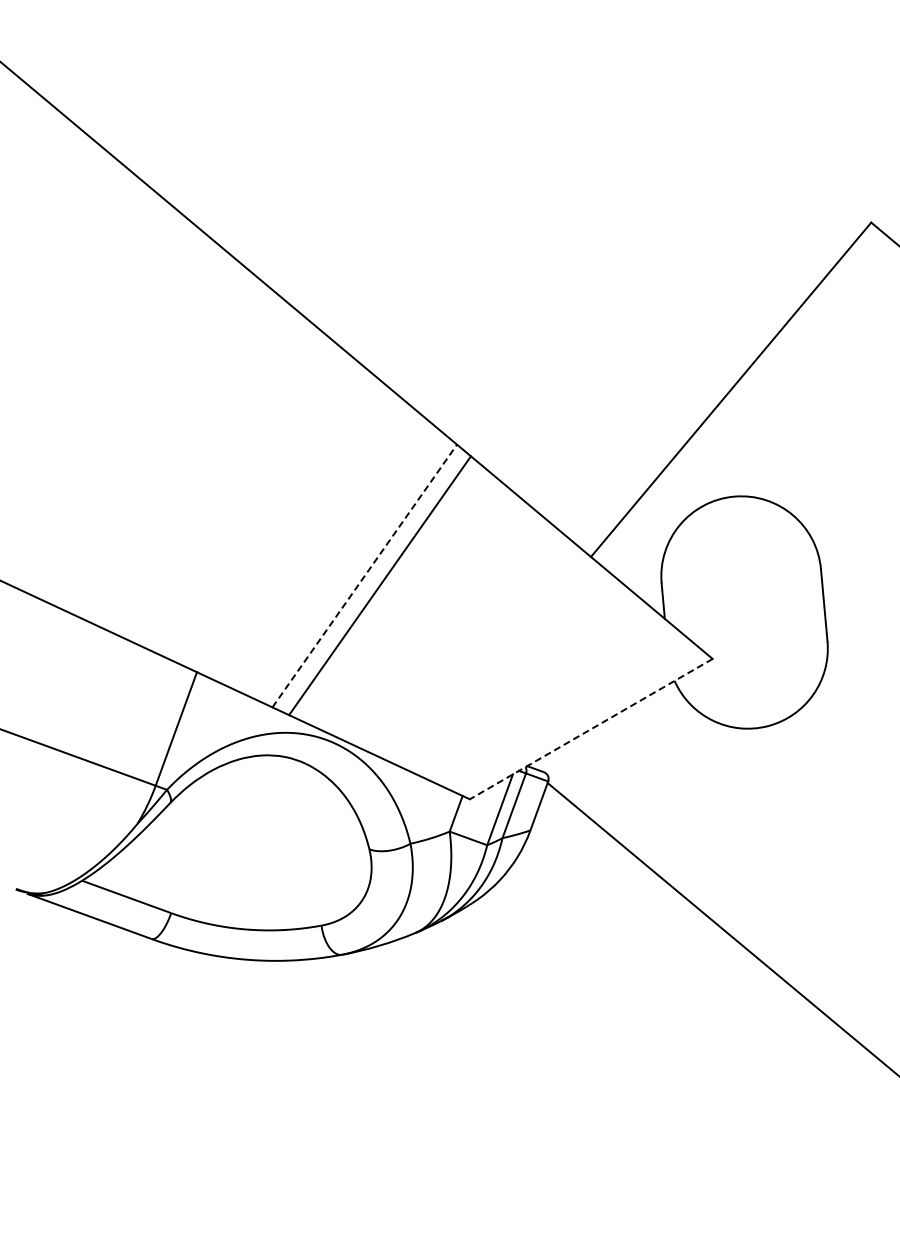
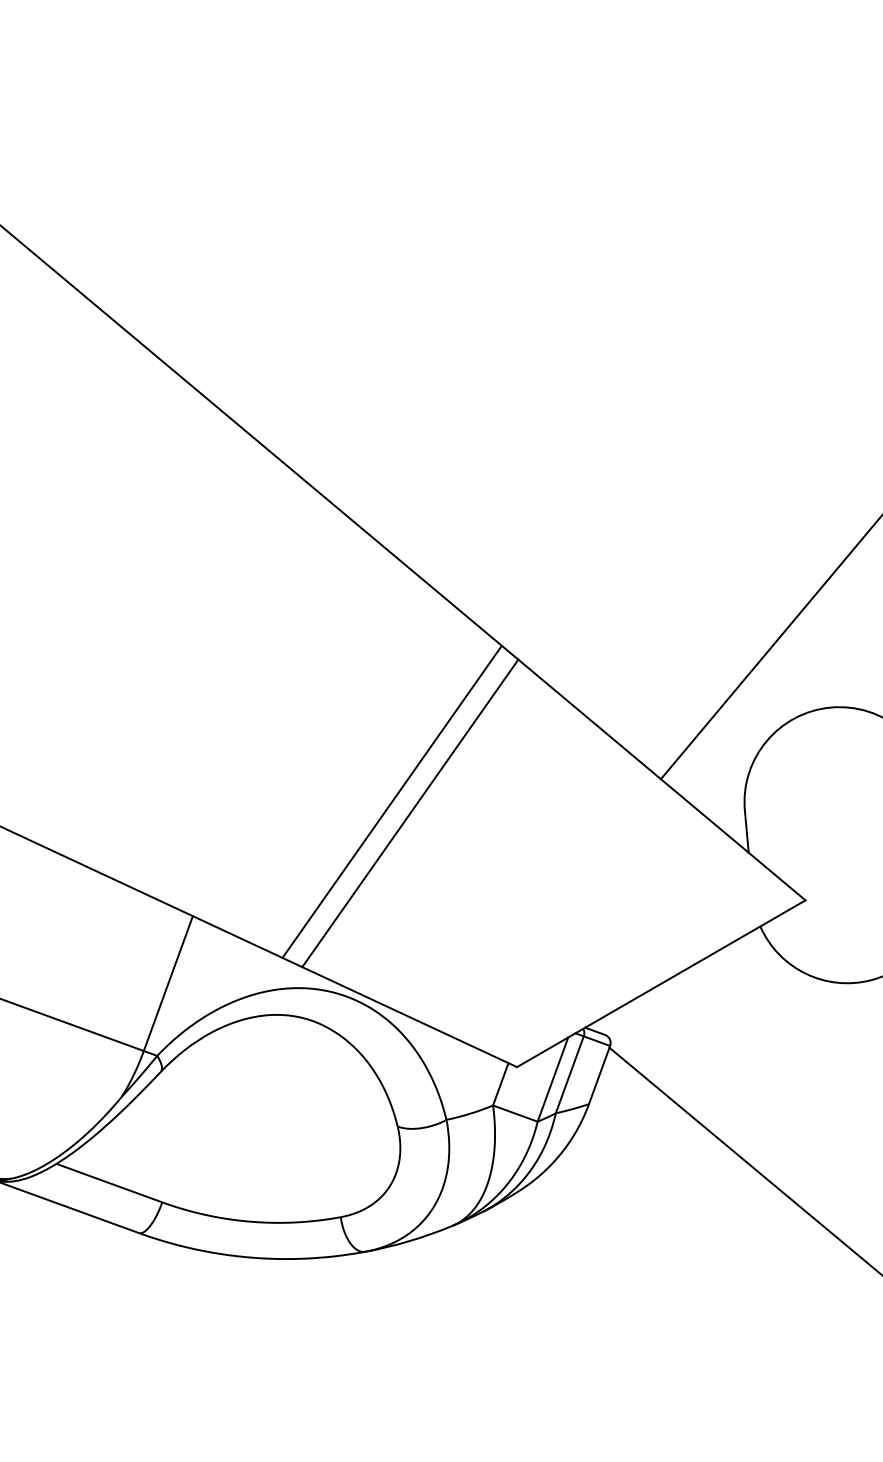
line: (364, 576) -> (391, 802), dashed -> solid
line: (590, 729) -> (660, 984), dashed -> solid

